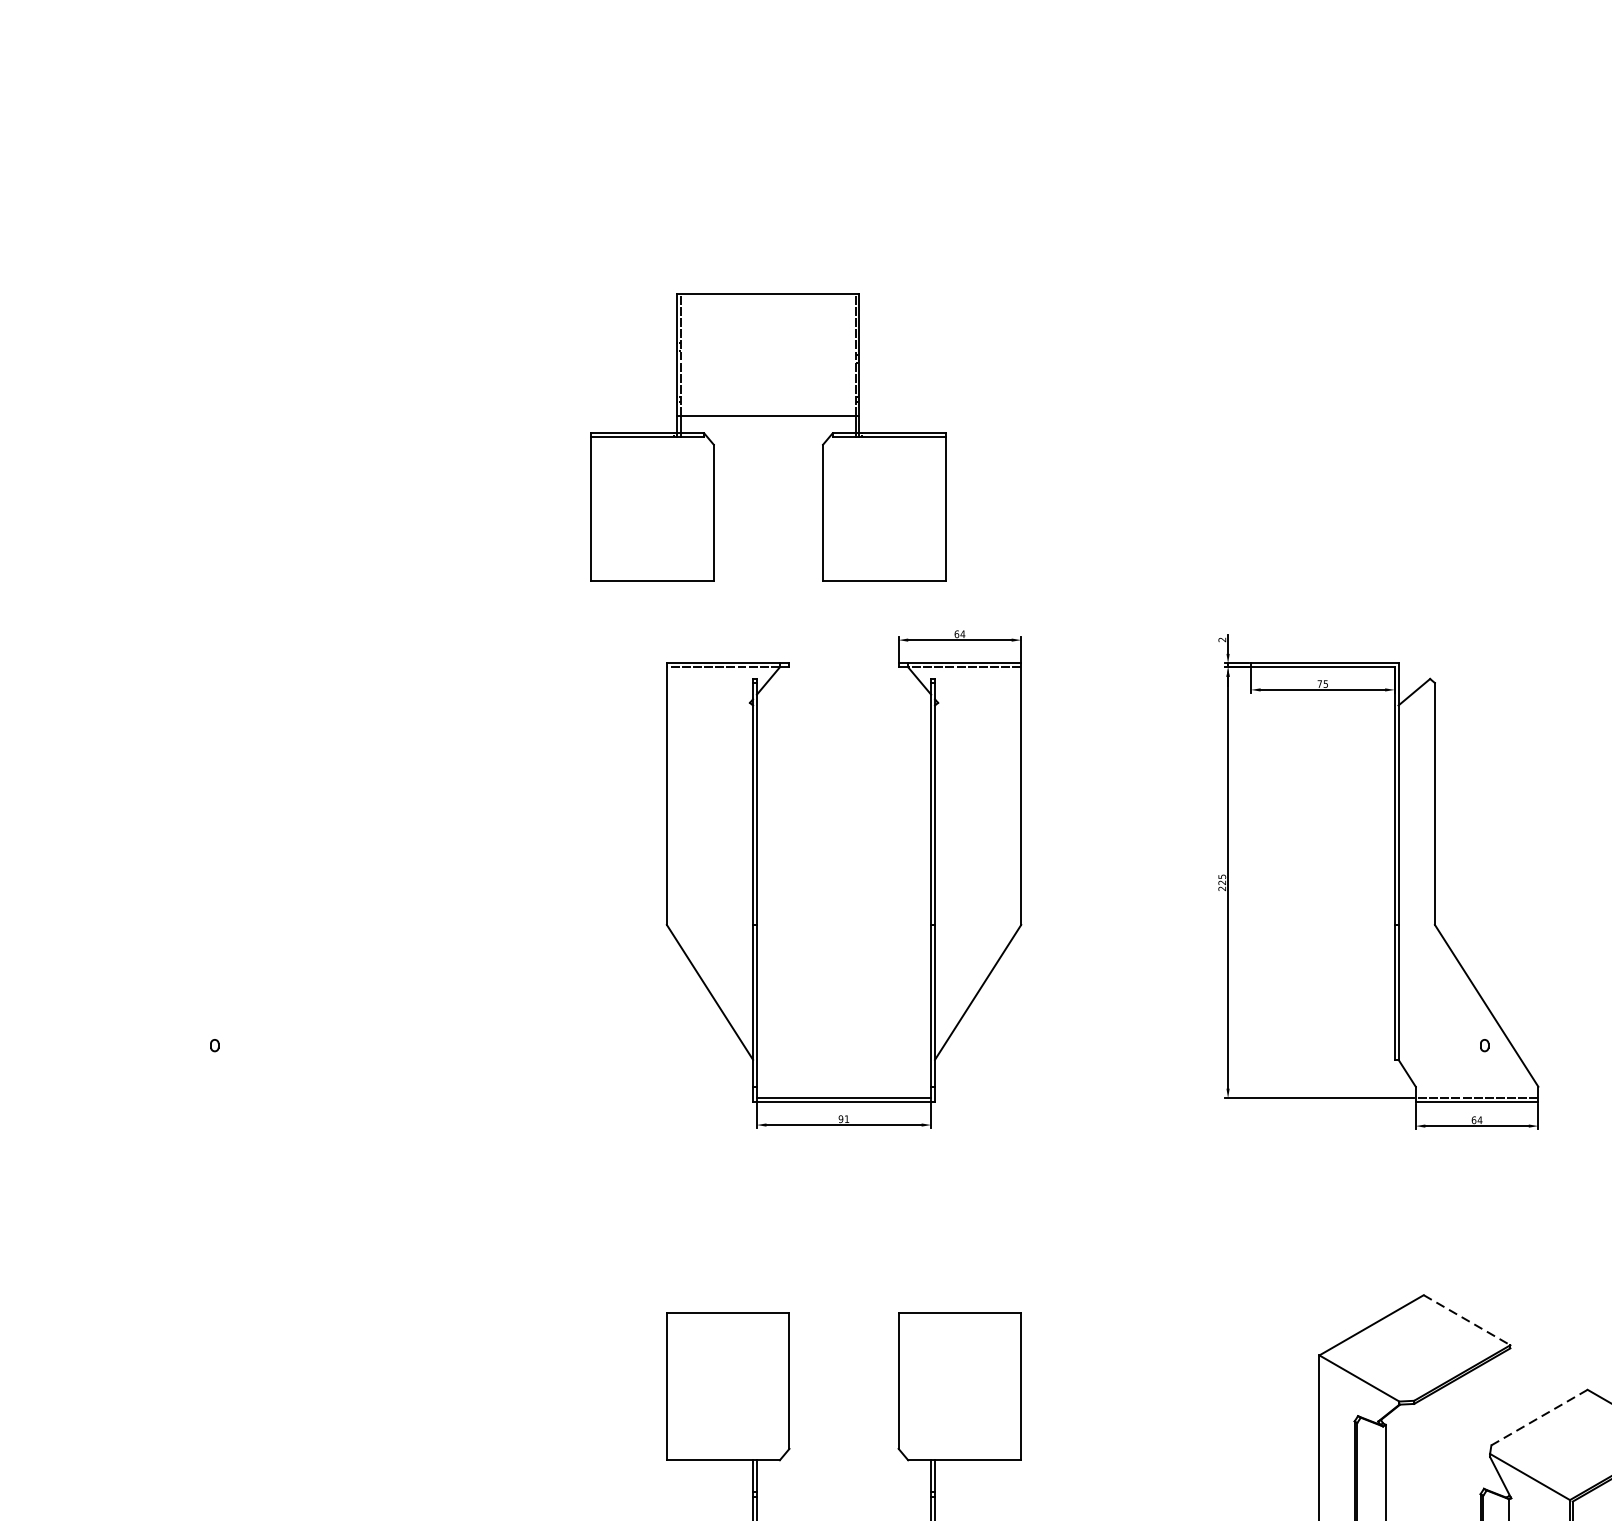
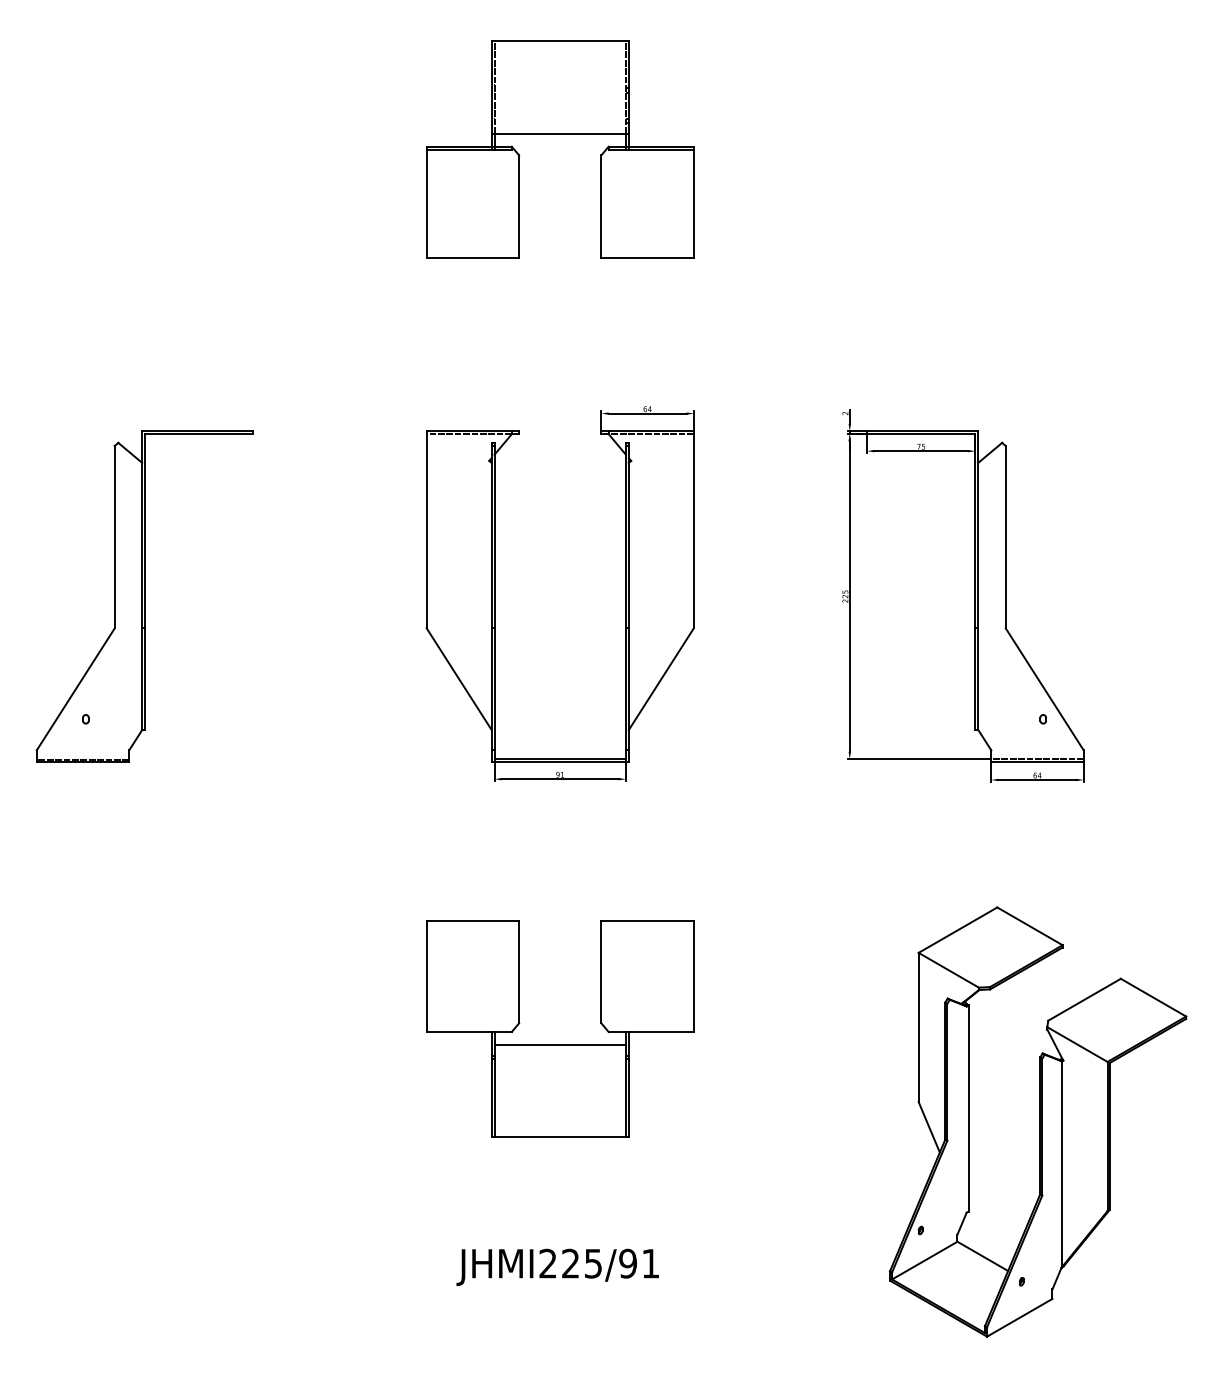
part: (768, 417) -> (560, 134), moved
part: (292, 882) -> (144, 596), added
line: (1466, 1320) -> (1029, 926), dashed -> solid
line: (1539, 1417) -> (1084, 999), dashed -> solid
line: (843, 1476) -> (559, 1044), added

